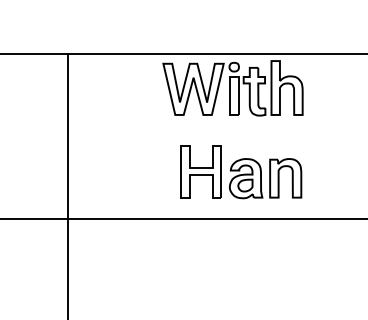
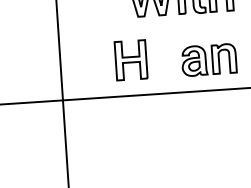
part: (200, 171) -> (130, 59), moved

